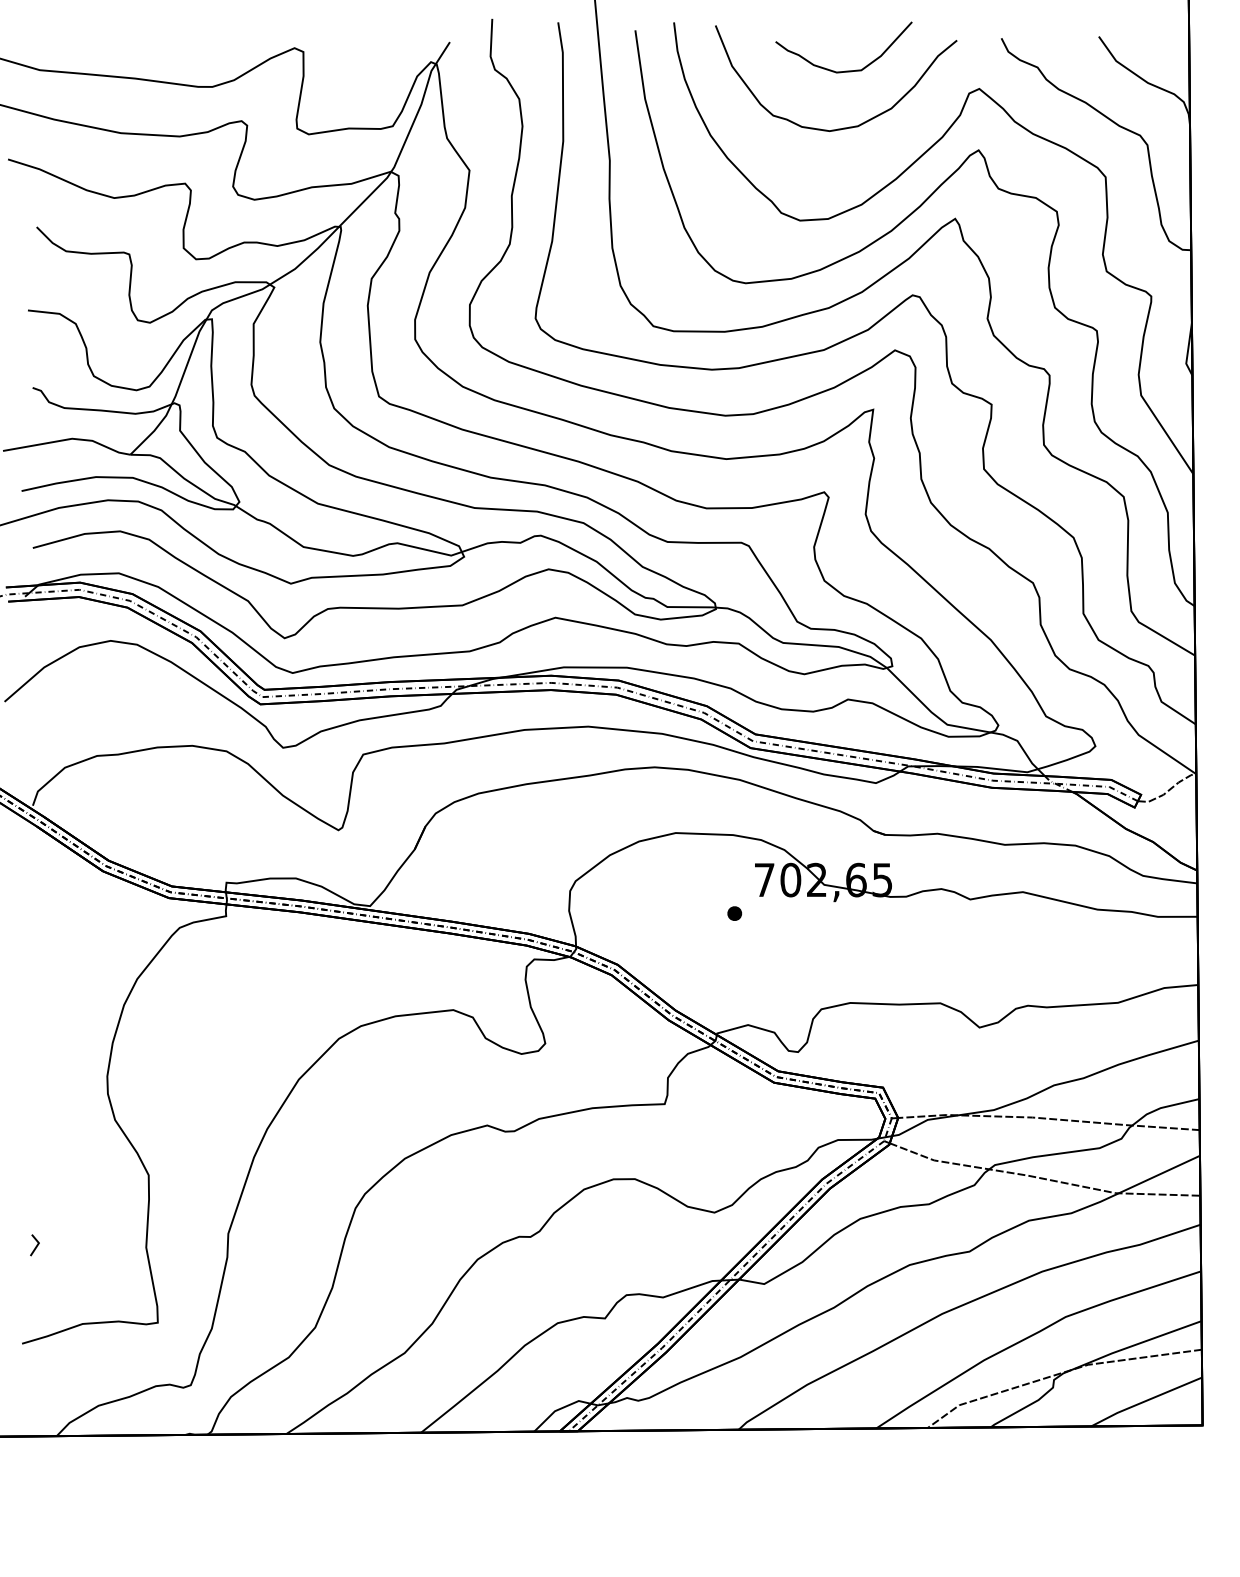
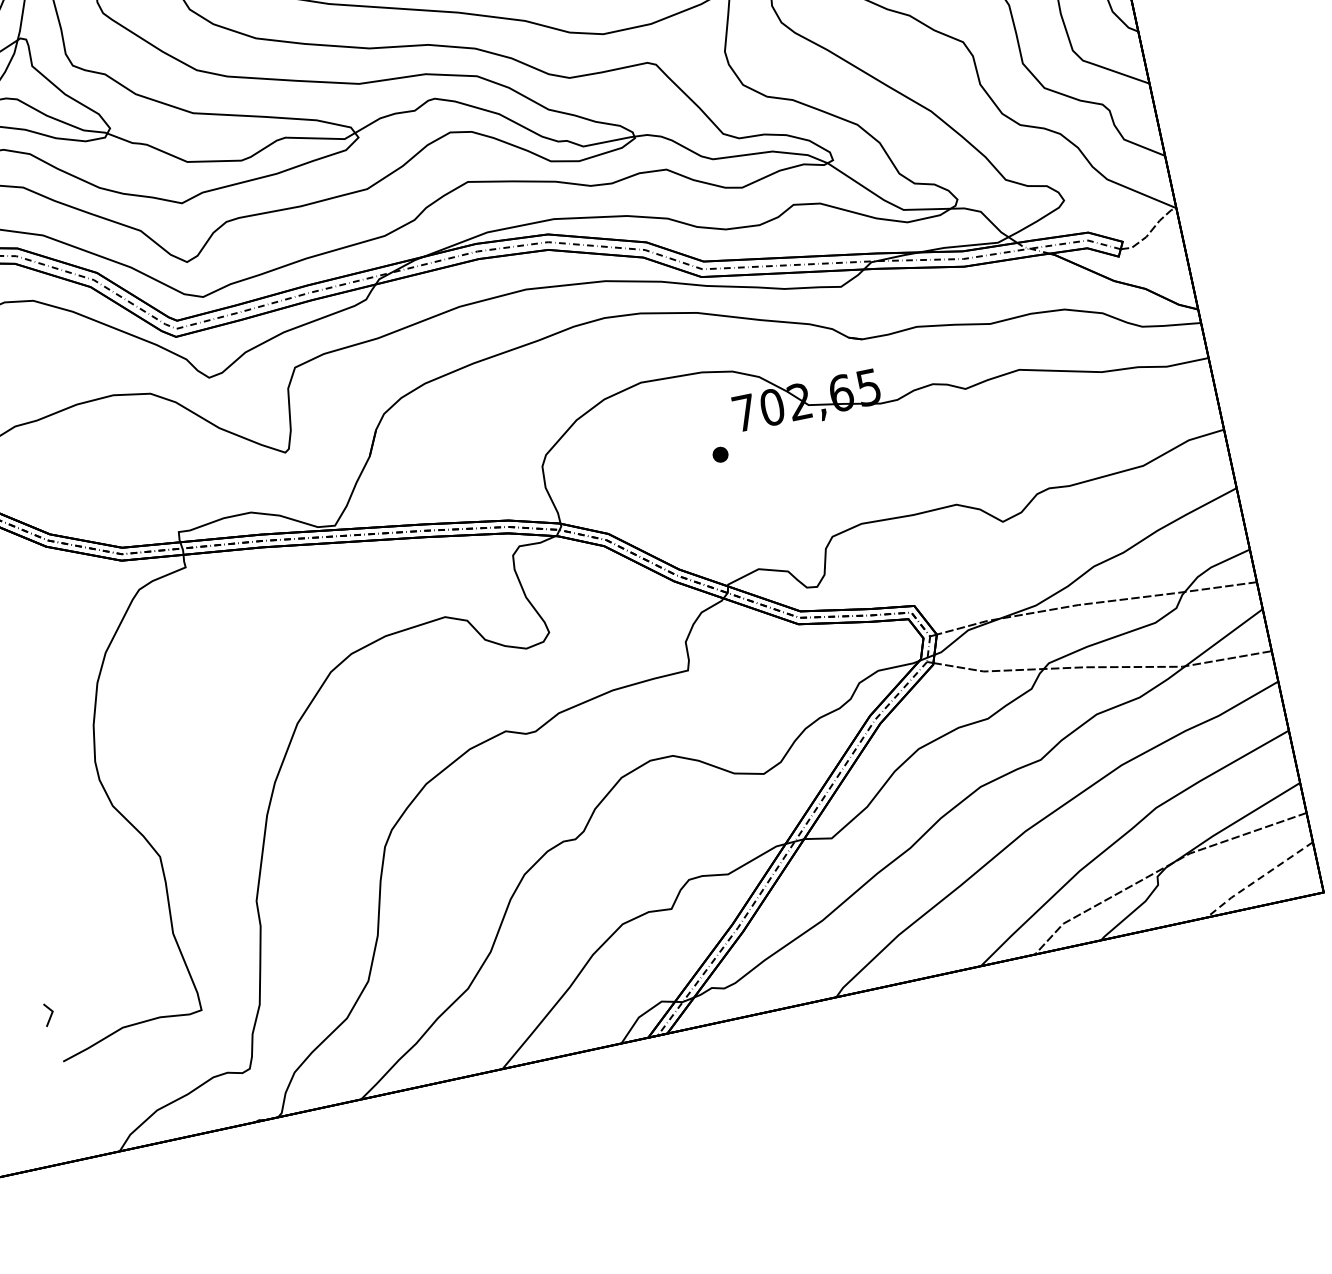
line: (35, 1246) -> (49, 1015), moved
line: (1145, 1401) -> (1258, 879), solid -> dashed

